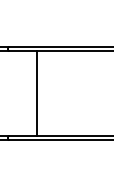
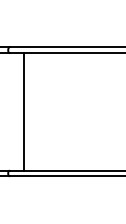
line: (37, 93) -> (24, 111), moved

